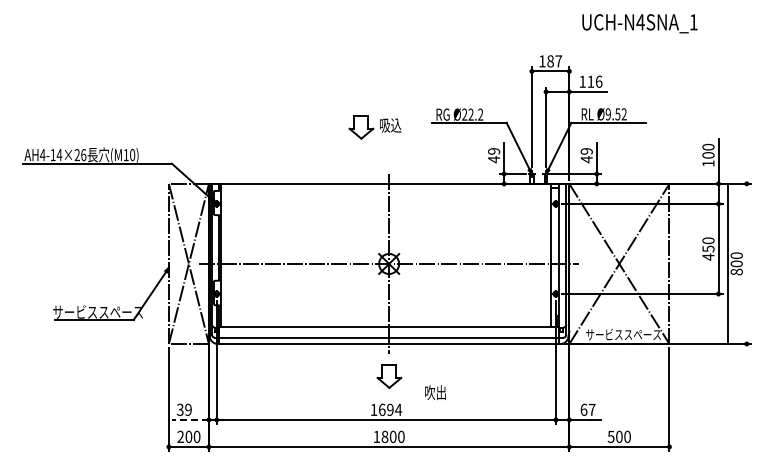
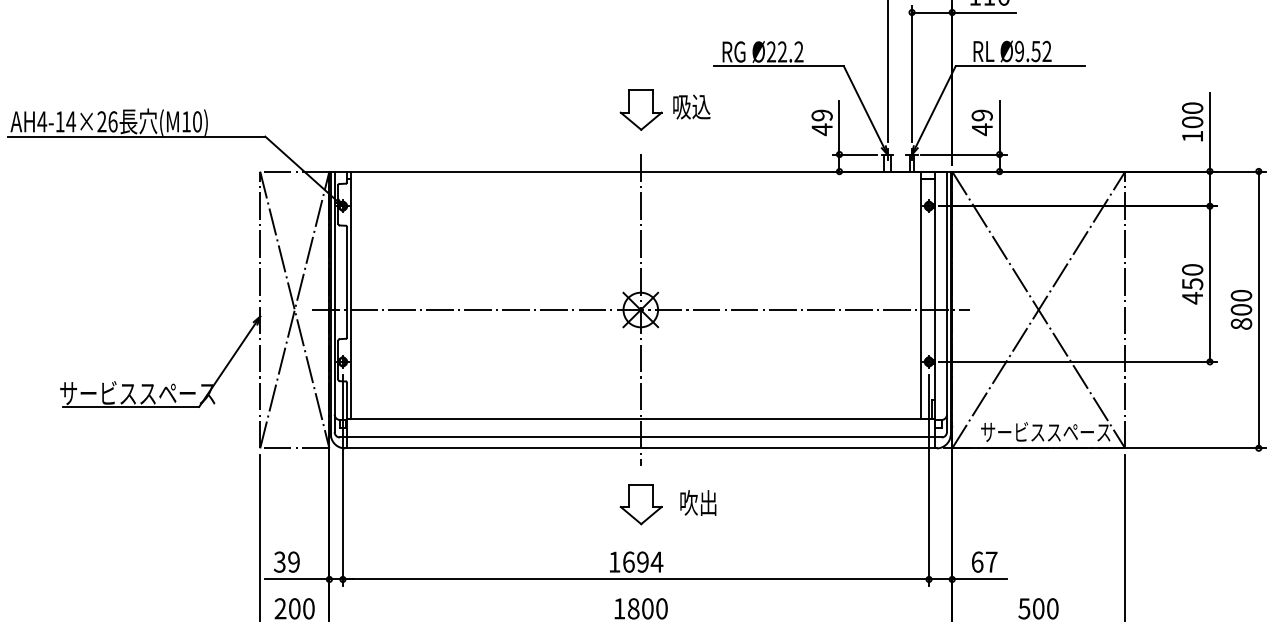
part: (374, 127) -> (663, 110), moved
line: (727, 263) -> (1258, 309), moved
text: (435, 392) -> (698, 502), moved
line: (190, 419) -> (297, 578), dashed -> solid

